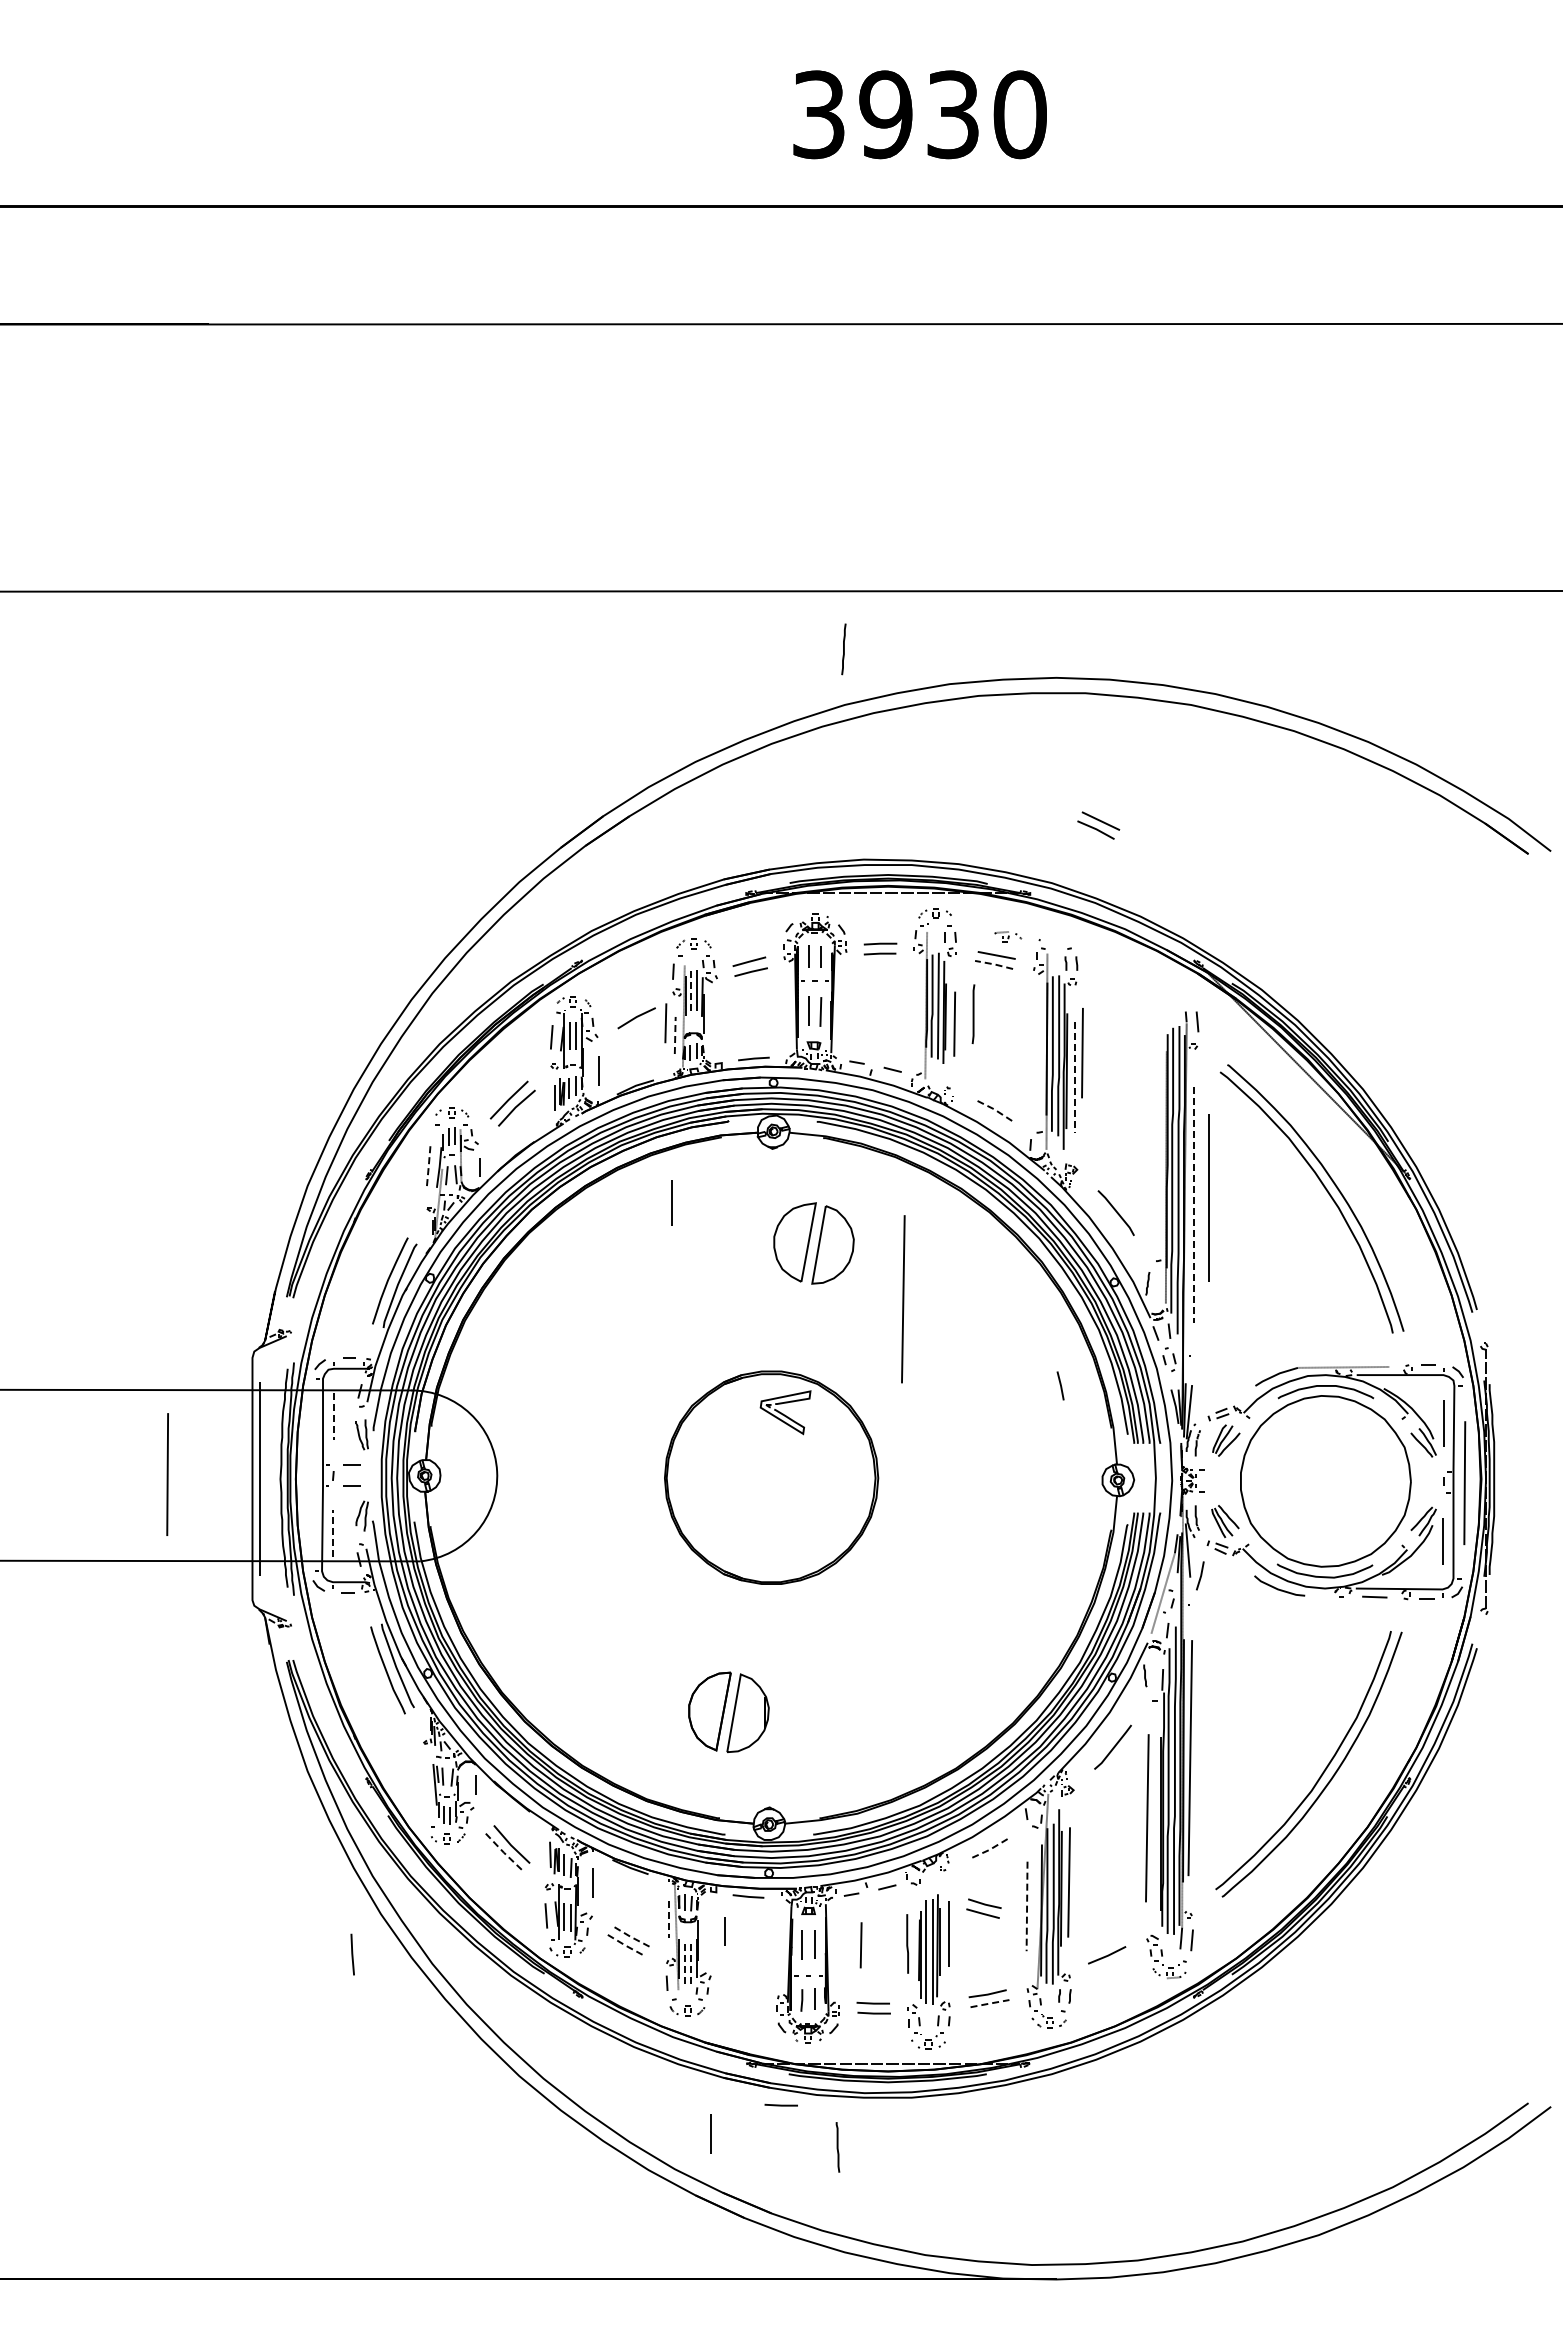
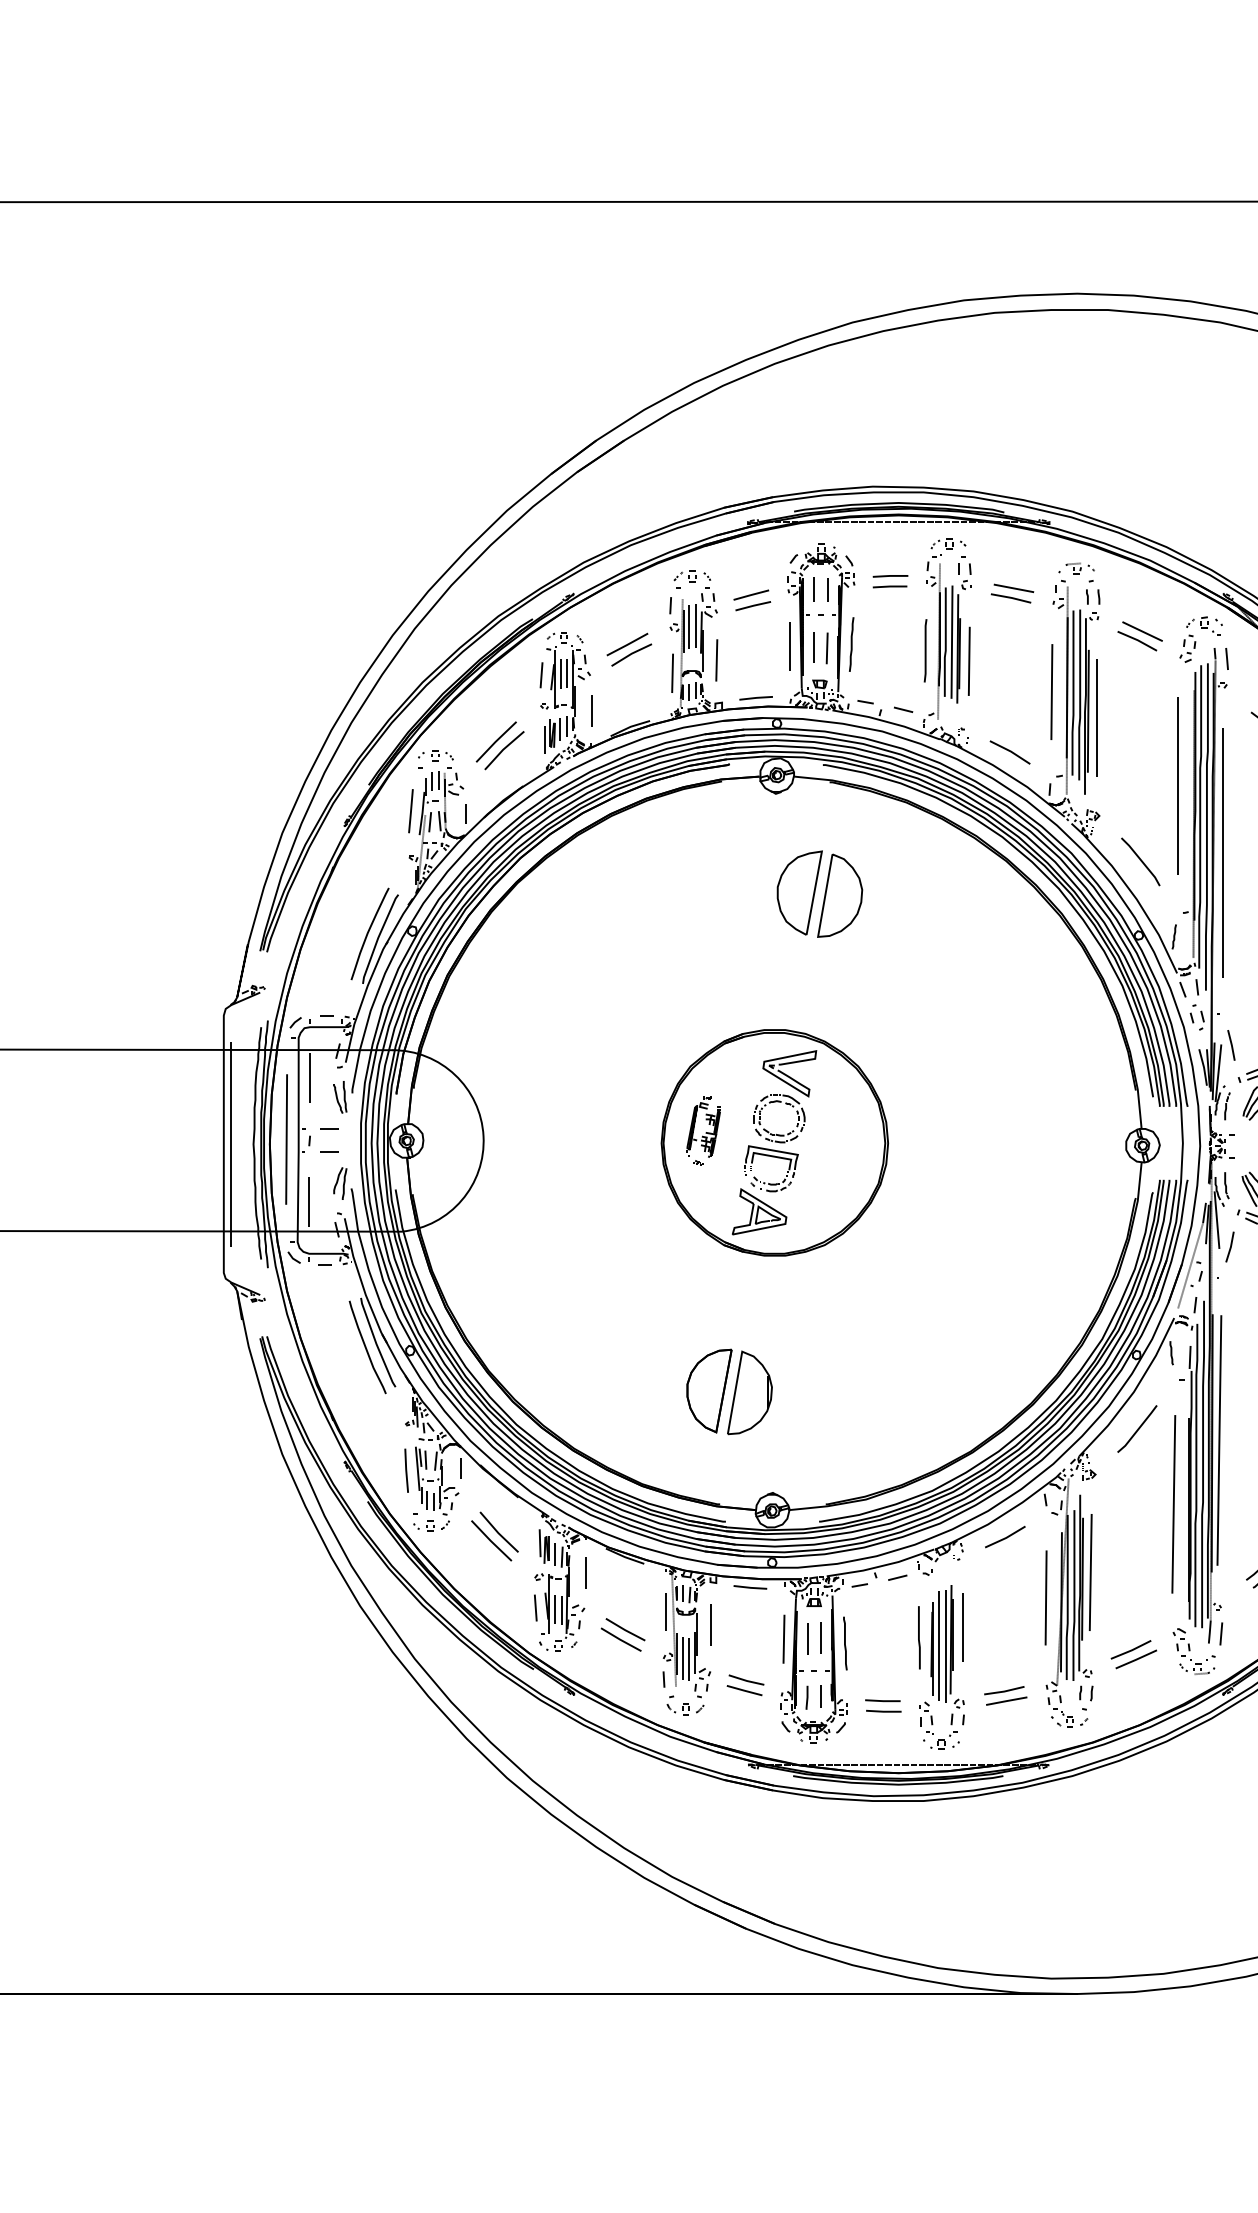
line: (843, 649) -> (851, 644), moved
part: (1098, 825) -> (1139, 636), moved
part: (1008, 936) -> (1080, 568), moved
line: (994, 964) -> (1011, 598), dashed -> solid
line: (691, 991) -> (689, 626), dashed -> solid
part: (1172, 1003) -> (1200, 639), added
line: (632, 1008) -> (627, 644), added
line: (973, 1013) -> (925, 650), moved
line: (665, 1023) -> (716, 660), moved
line: (675, 1035) -> (672, 673), dashed -> solid
line: (1082, 1053) -> (1051, 692), moved
line: (1074, 1078) -> (1096, 719), dashed -> solid
line: (994, 1109) -> (1011, 751), dashed -> solid
line: (428, 1165) -> (410, 811), dashed -> solid
line: (1208, 1197) -> (1177, 785), moved
line: (671, 1202) -> (789, 645), moved
line: (1193, 1205) -> (1222, 853), dashed -> solid
line: (903, 1299) -> (914, 953), removed
line: (1060, 1385) -> (1231, 1044), moved
line: (333, 1416) -> (309, 1077), dashed -> solid
part: (704, 1466) -> (703, 1130), added
line: (167, 1474) -> (286, 1139), moved
part: (768, 1491) -> (771, 1157), added
line: (332, 1533) -> (308, 1202), dashed -> solid
line: (989, 1849) -> (1006, 1537), dashed -> solid
line: (503, 1852) -> (490, 1540), dashed -> solid
line: (1027, 1906) -> (1046, 1598), dashed -> solid
part: (983, 1908) -> (745, 1685), moved
line: (669, 1920) -> (666, 1612), dashed -> solid
line: (724, 1931) -> (724, 1624), removed
line: (630, 1936) -> (625, 1629), dashed -> solid
line: (626, 1945) -> (620, 1639), dashed -> solid
line: (860, 1945) -> (783, 1639), moved
line: (352, 1954) -> (406, 1470), moved
line: (684, 1962) -> (682, 1657), dashed -> solid
line: (691, 1964) -> (689, 1659), dashed -> solid
line: (1111, 1964) -> (1135, 1659), added
line: (989, 2003) -> (1006, 1701), dashed -> solid
line: (780, 2104) -> (784, 1808), removed
line: (710, 2133) -> (710, 1624), moved
line: (837, 2147) -> (844, 1643), moved

